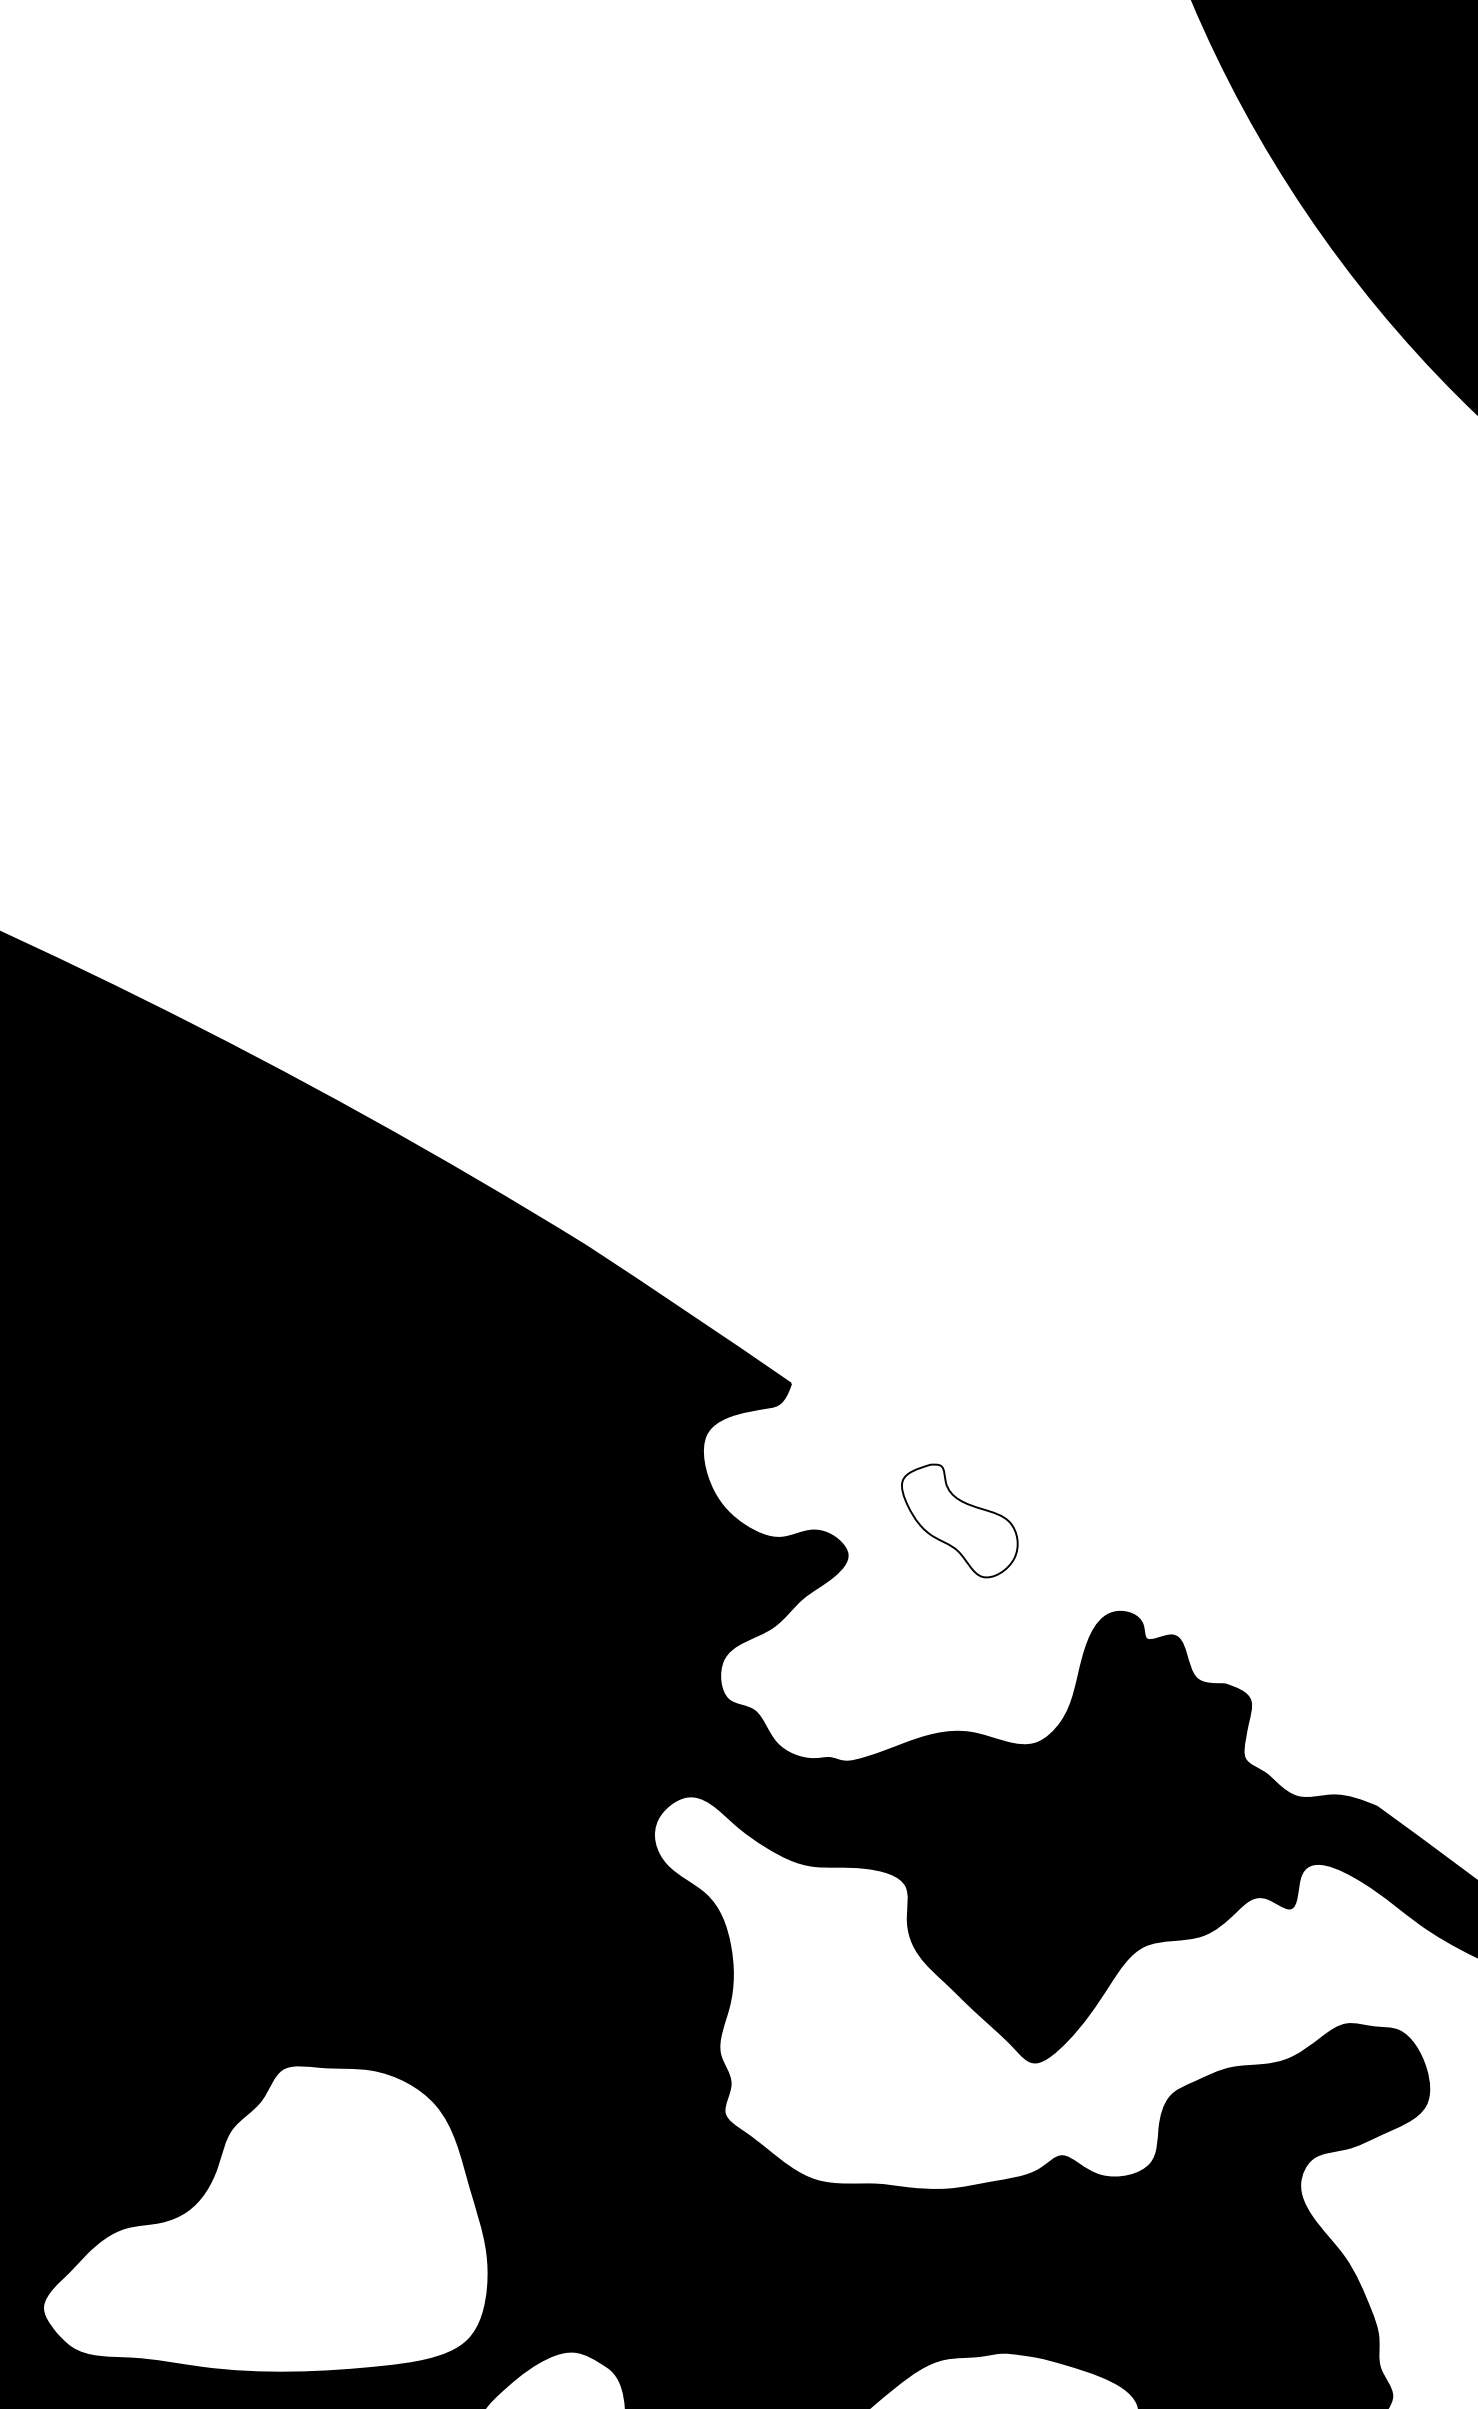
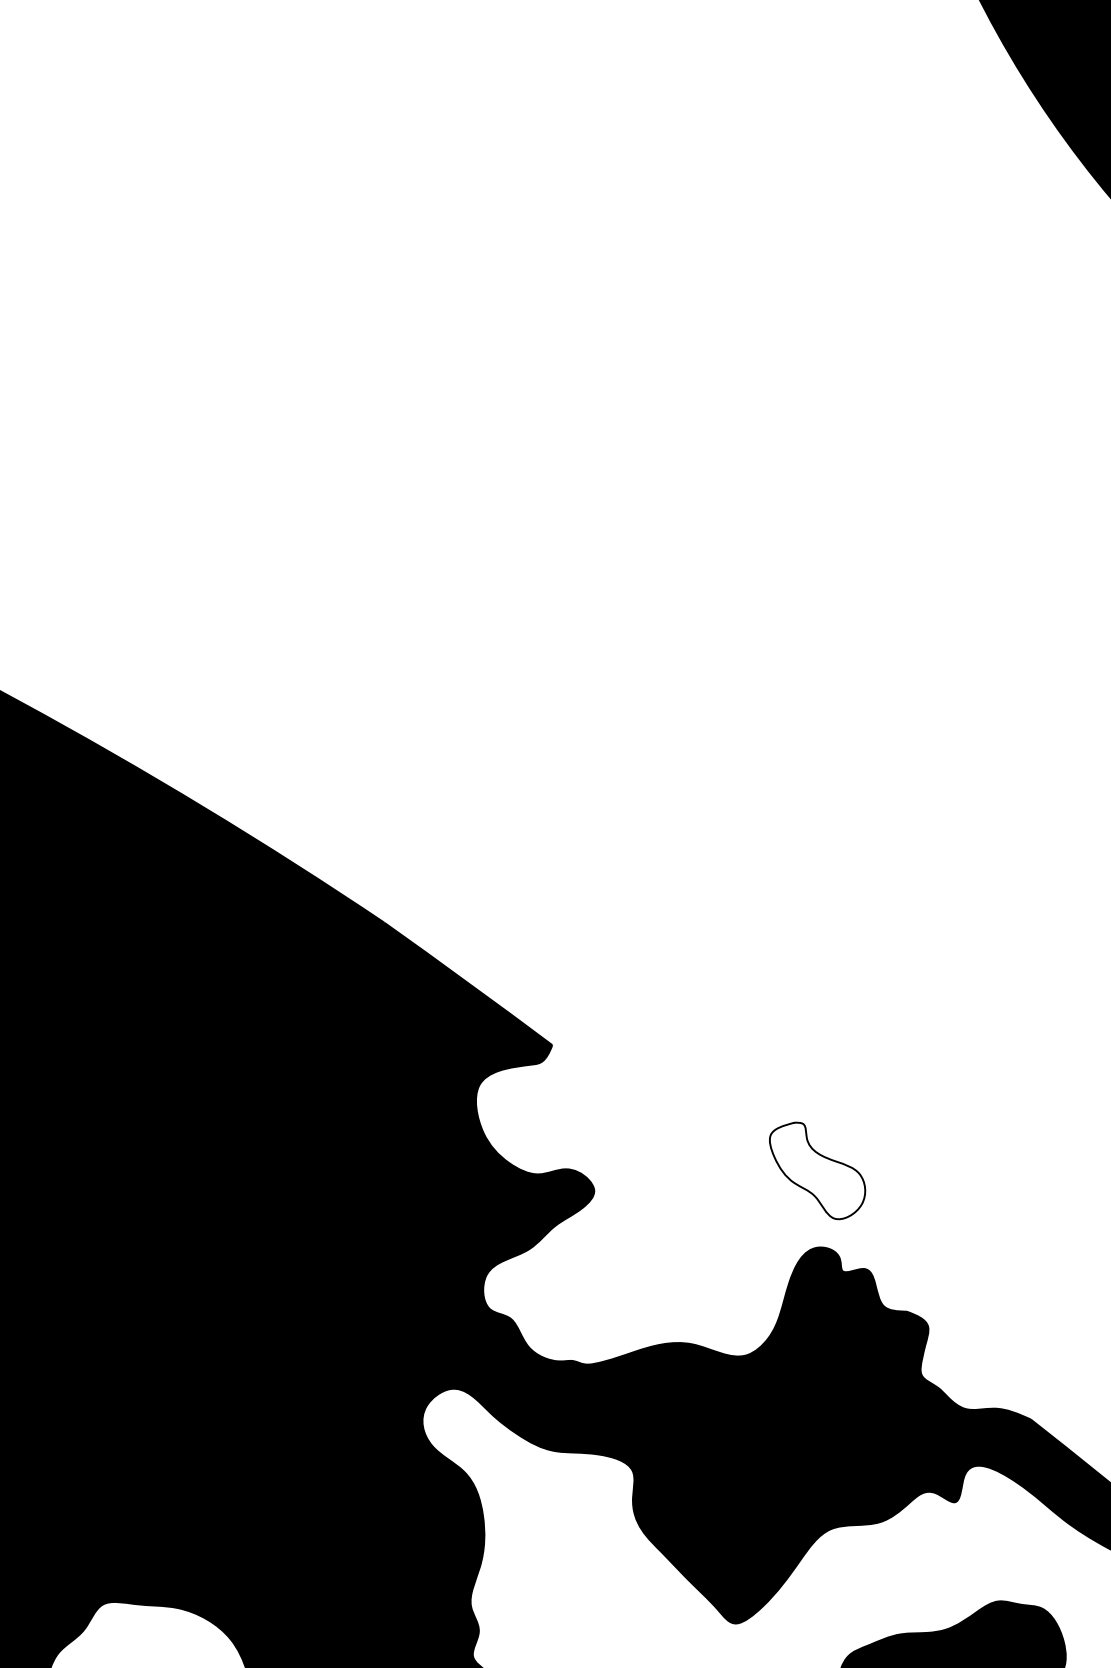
curve: (965, 1504) -> (822, 1157), moved

